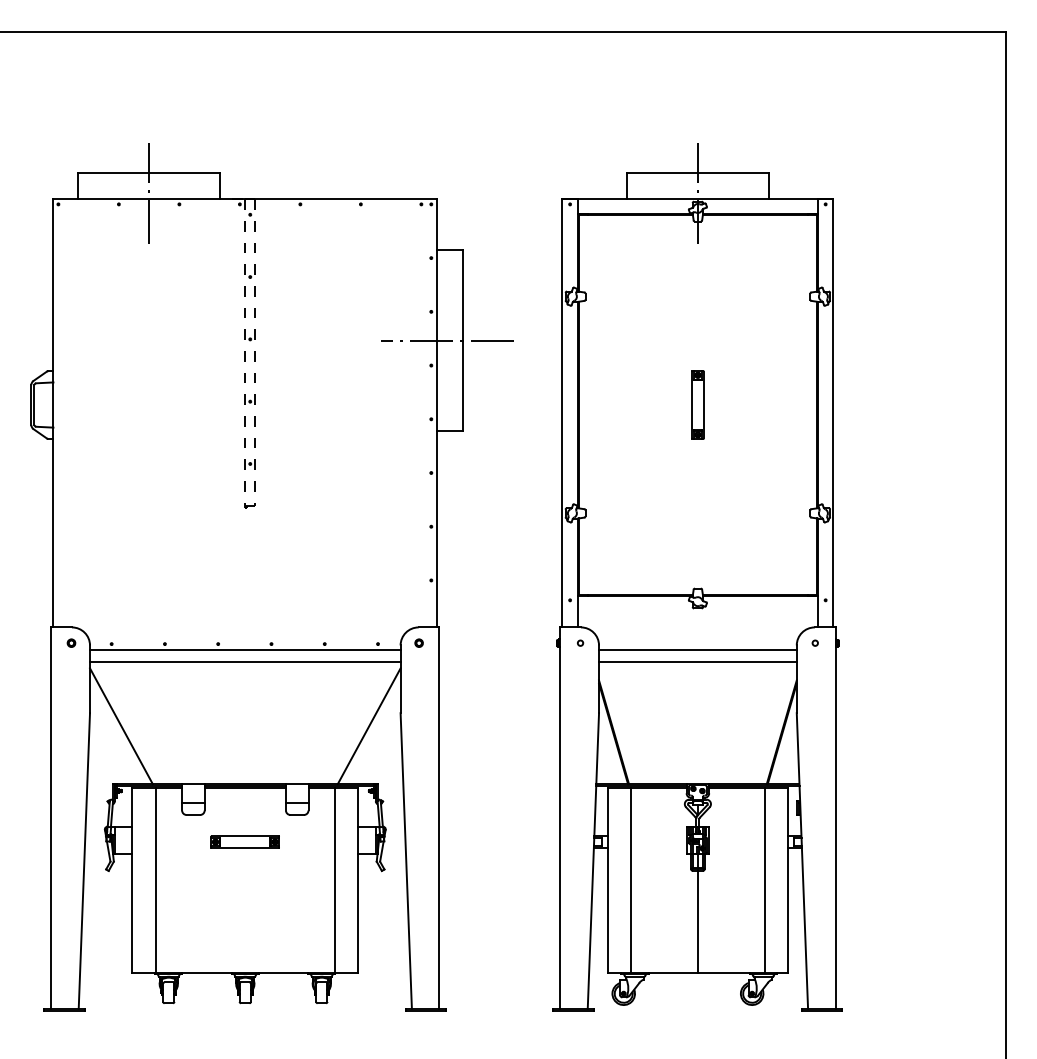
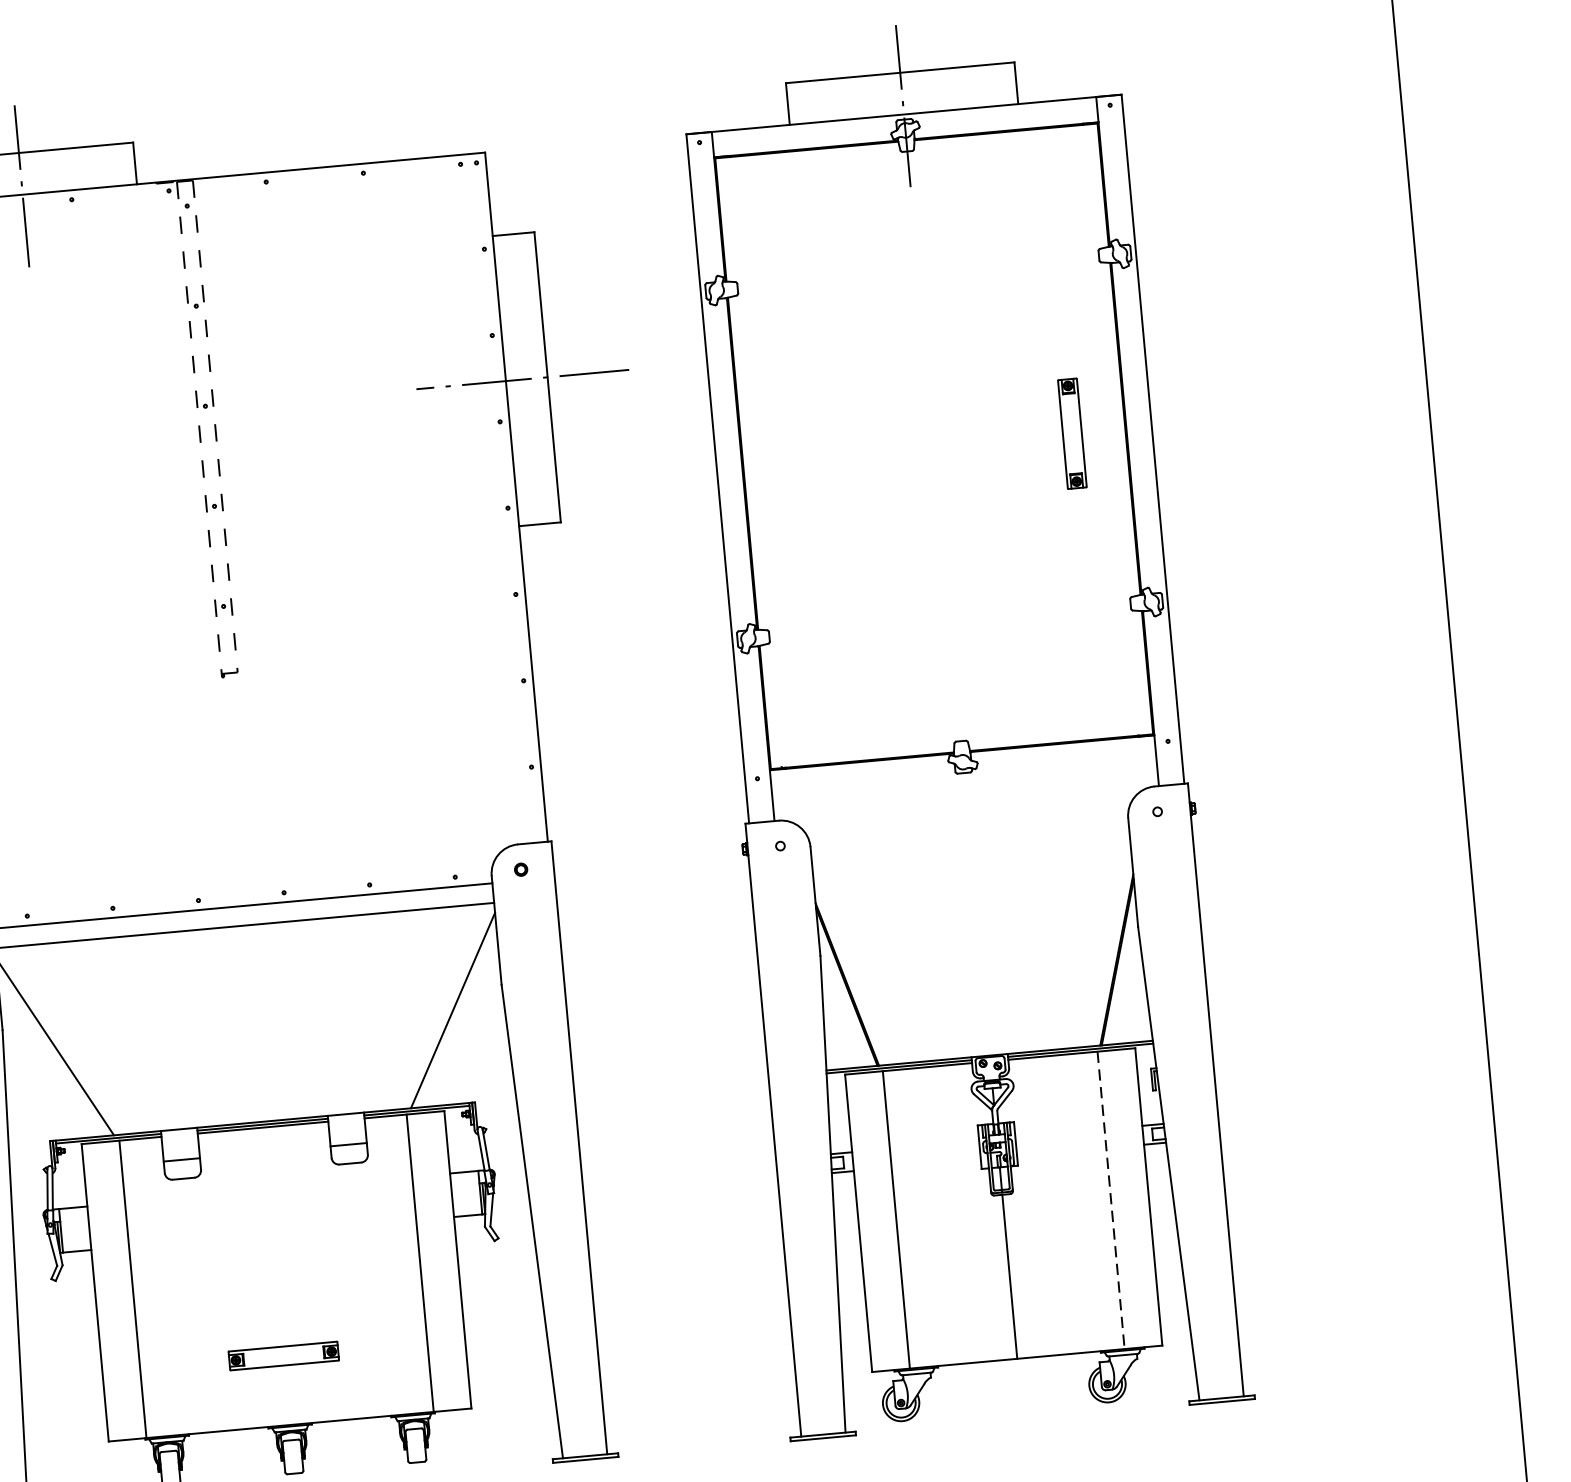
part: (697, 404) -> (1071, 432), moved
line: (697, 649) -> (969, 839), removed
line: (697, 662) -> (971, 860), removed
part: (244, 841) -> (282, 1355), moved
line: (764, 880) -> (1110, 1200), solid -> dashed

